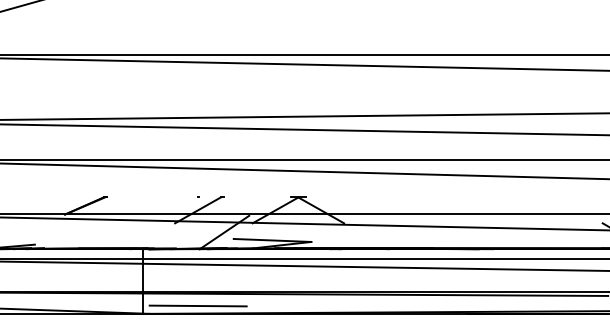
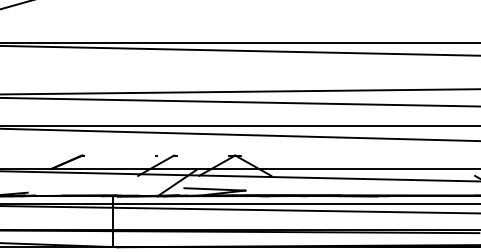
line: (198, 305) -> (156, 240), removed

